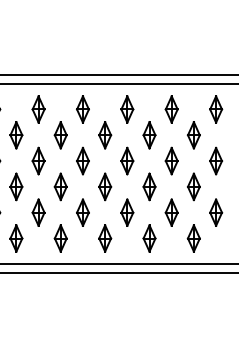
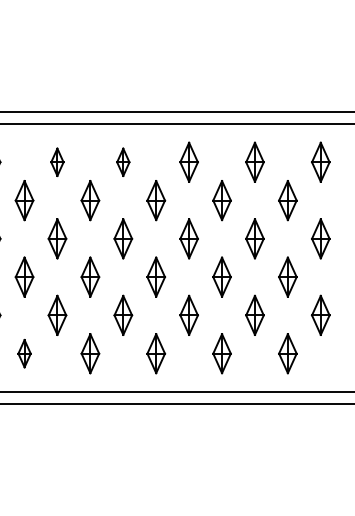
part: (38, 109) -> (57, 162), size x0.7
part: (82, 109) -> (122, 162), size x0.7
part: (16, 238) -> (24, 353), size x0.7

